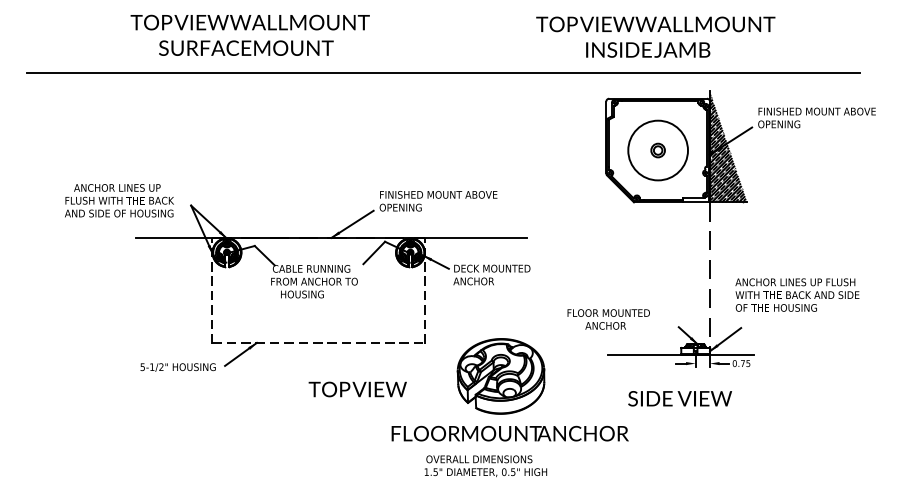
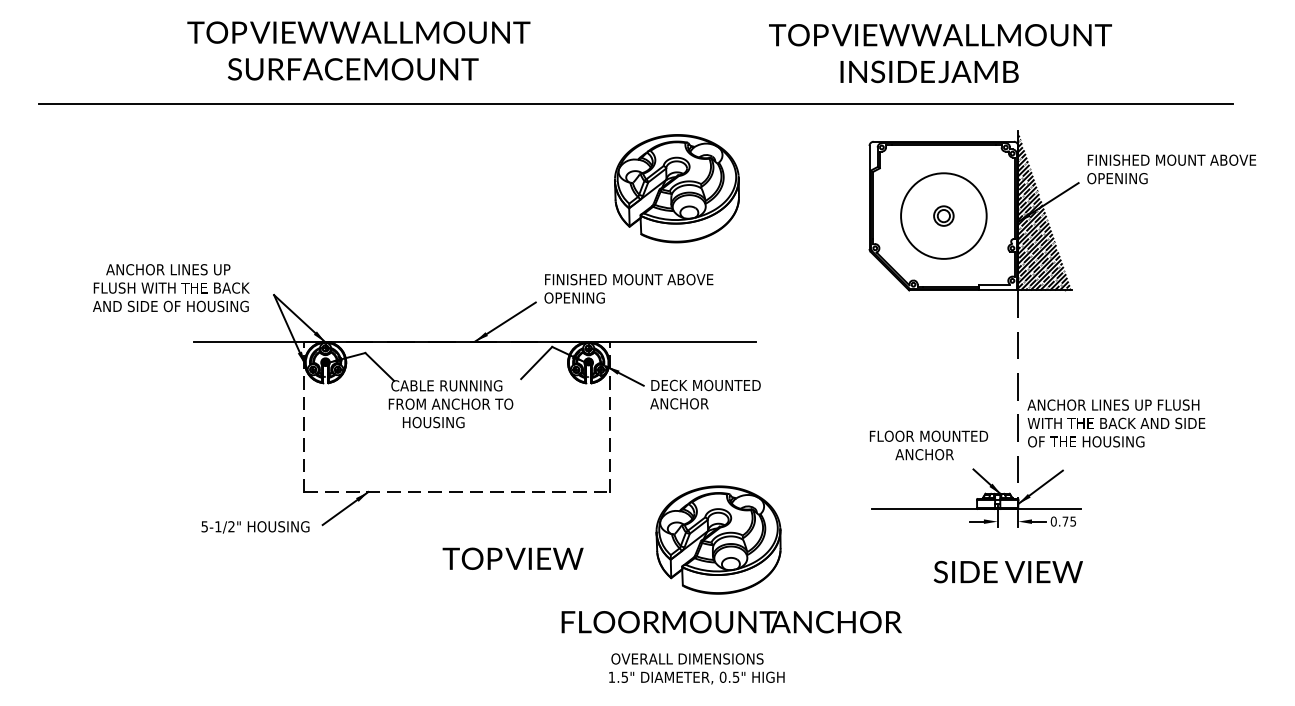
part: (471, 131) -> (676, 188), added
text: (797, 294) -> (1116, 422), moved
text: (608, 319) -> (928, 445), moved
text: (679, 398) -> (1007, 571), moved

